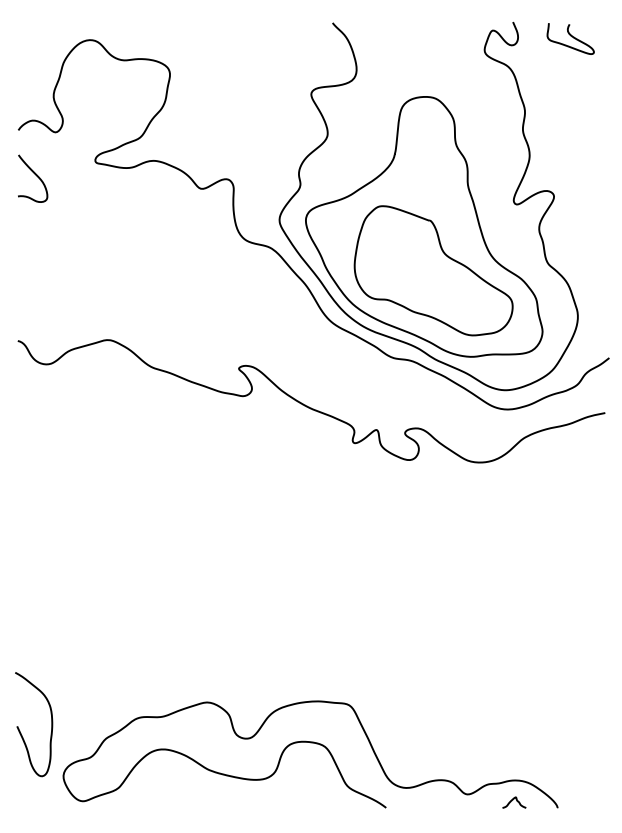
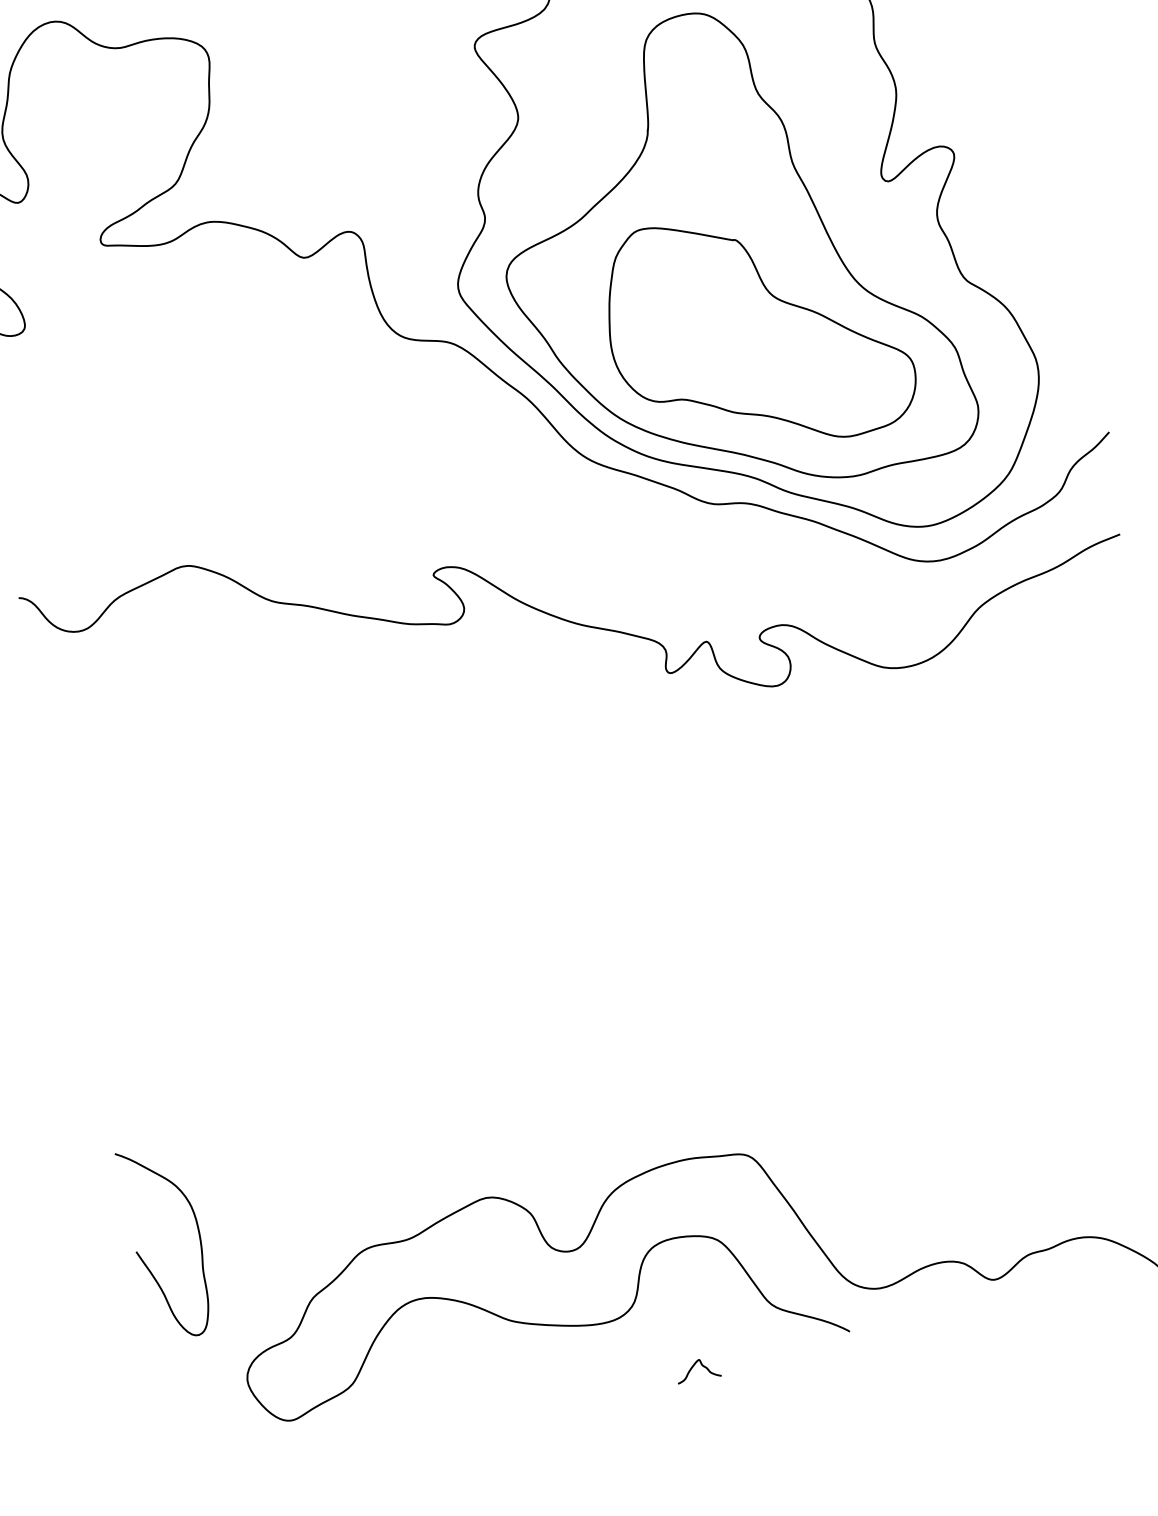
curve: (20, 730) -> (143, 1258), moved
curve: (513, 800) -> (695, 1366), moved

